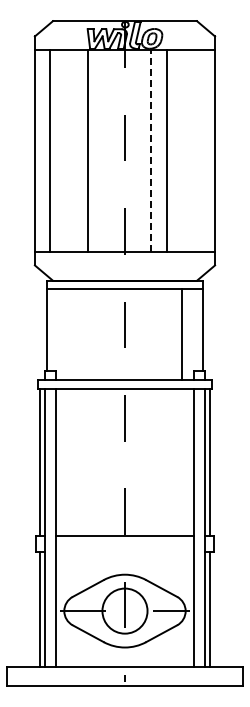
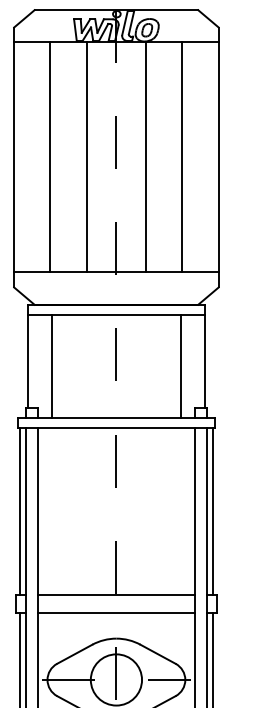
line: (49, 150) -> (50, 156), moved
line: (88, 150) -> (87, 156), moved
line: (150, 150) -> (145, 156), dashed -> solid
line: (167, 150) -> (182, 156), moved
line: (68, 334) -> (52, 365), added
line: (124, 552) -> (115, 613), added

